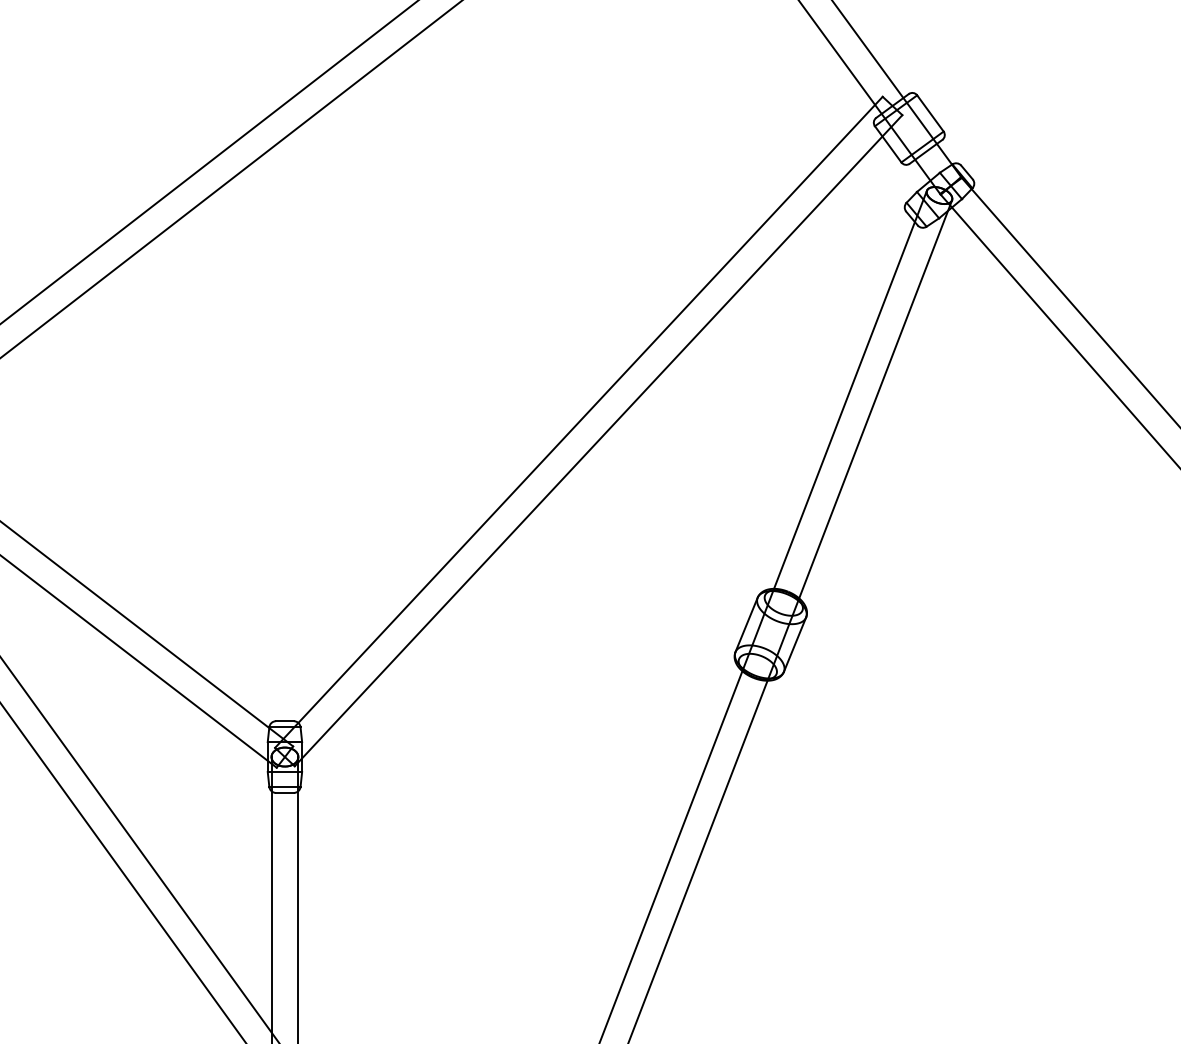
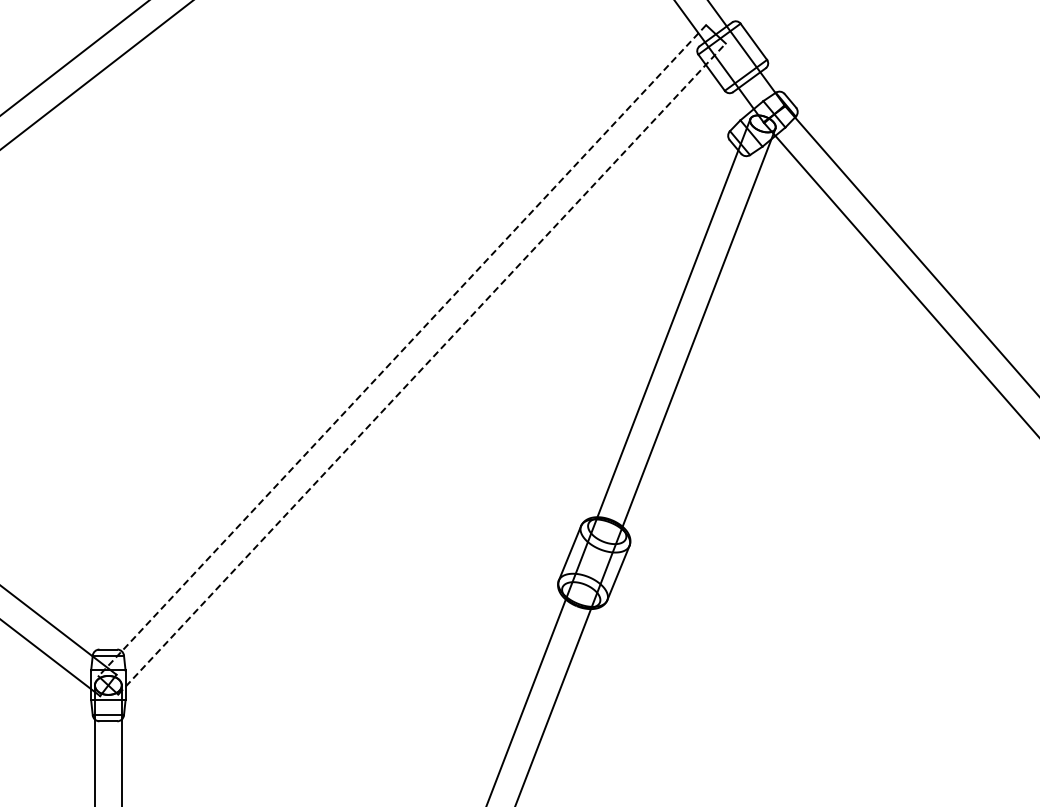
line: (578, 422) -> (401, 350), solid -> dashed
line: (598, 440) -> (421, 368), solid -> dashed

